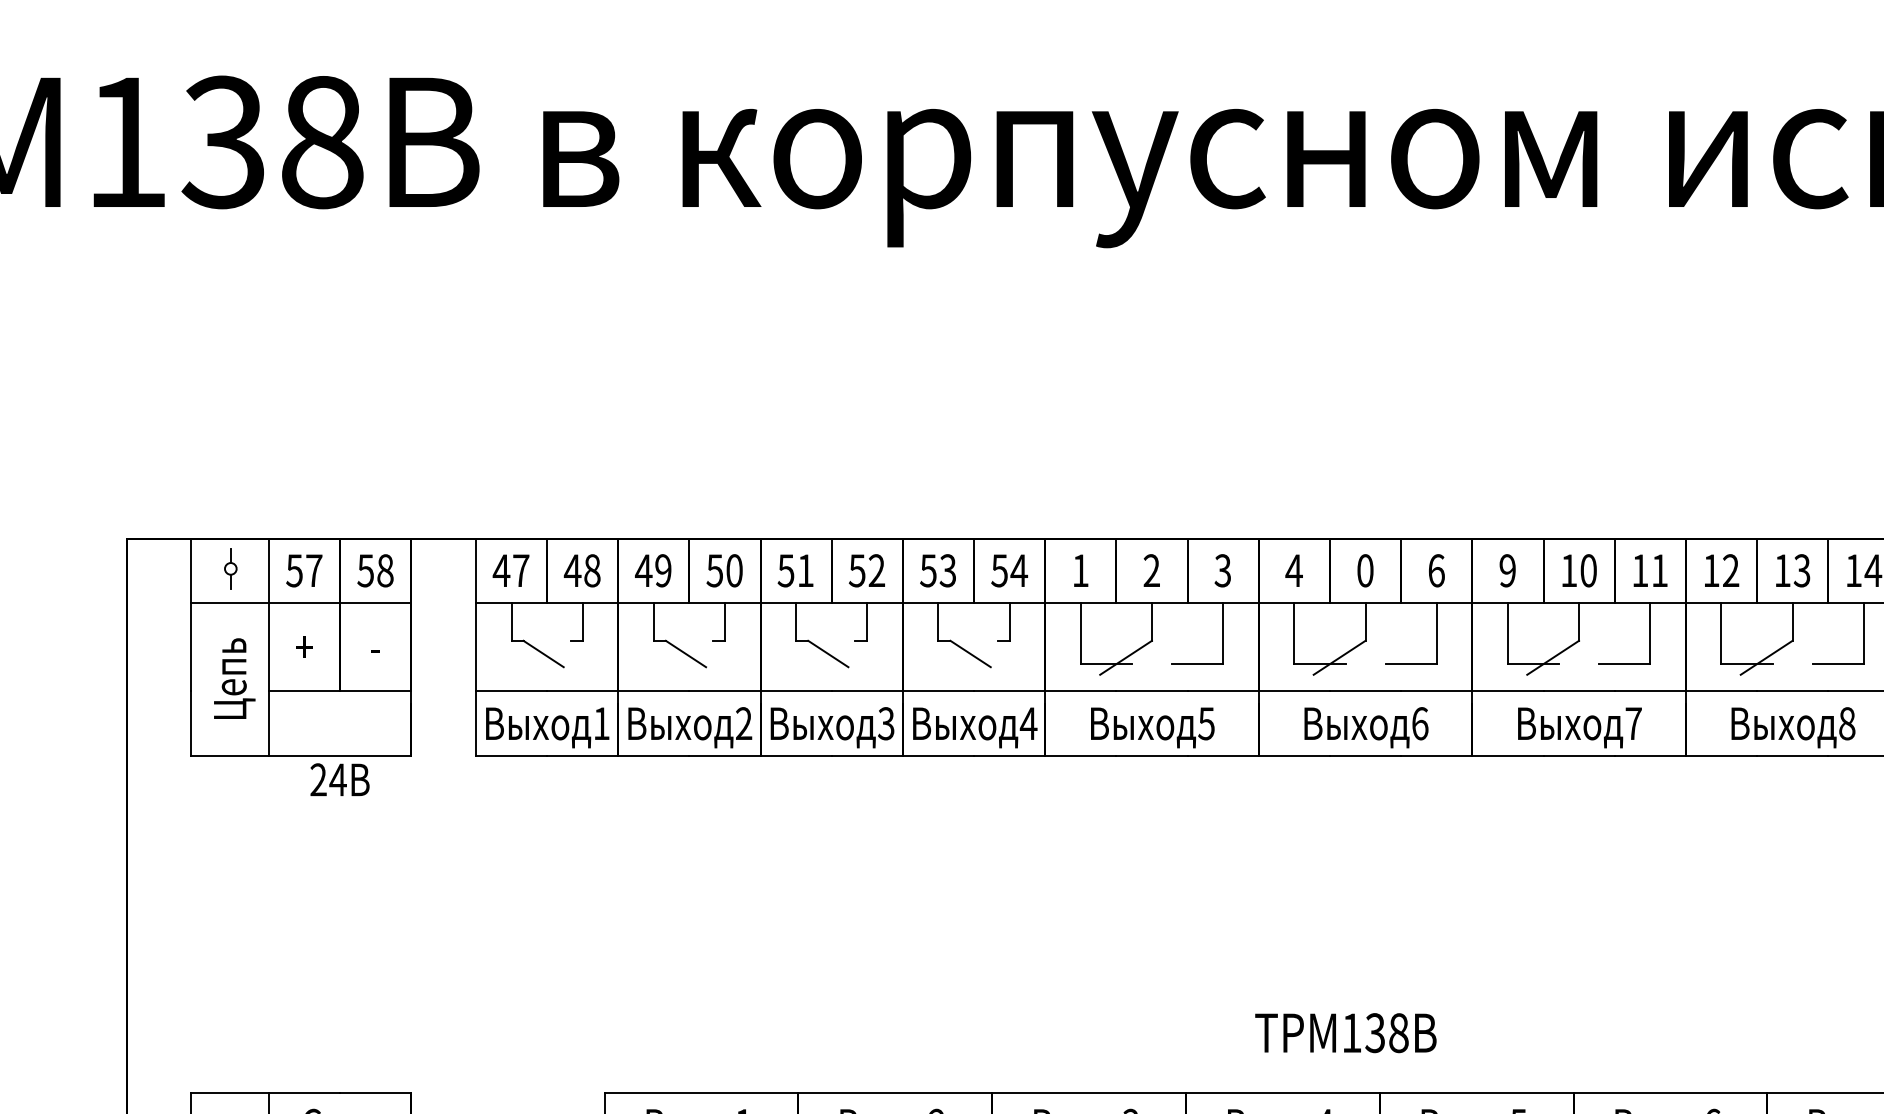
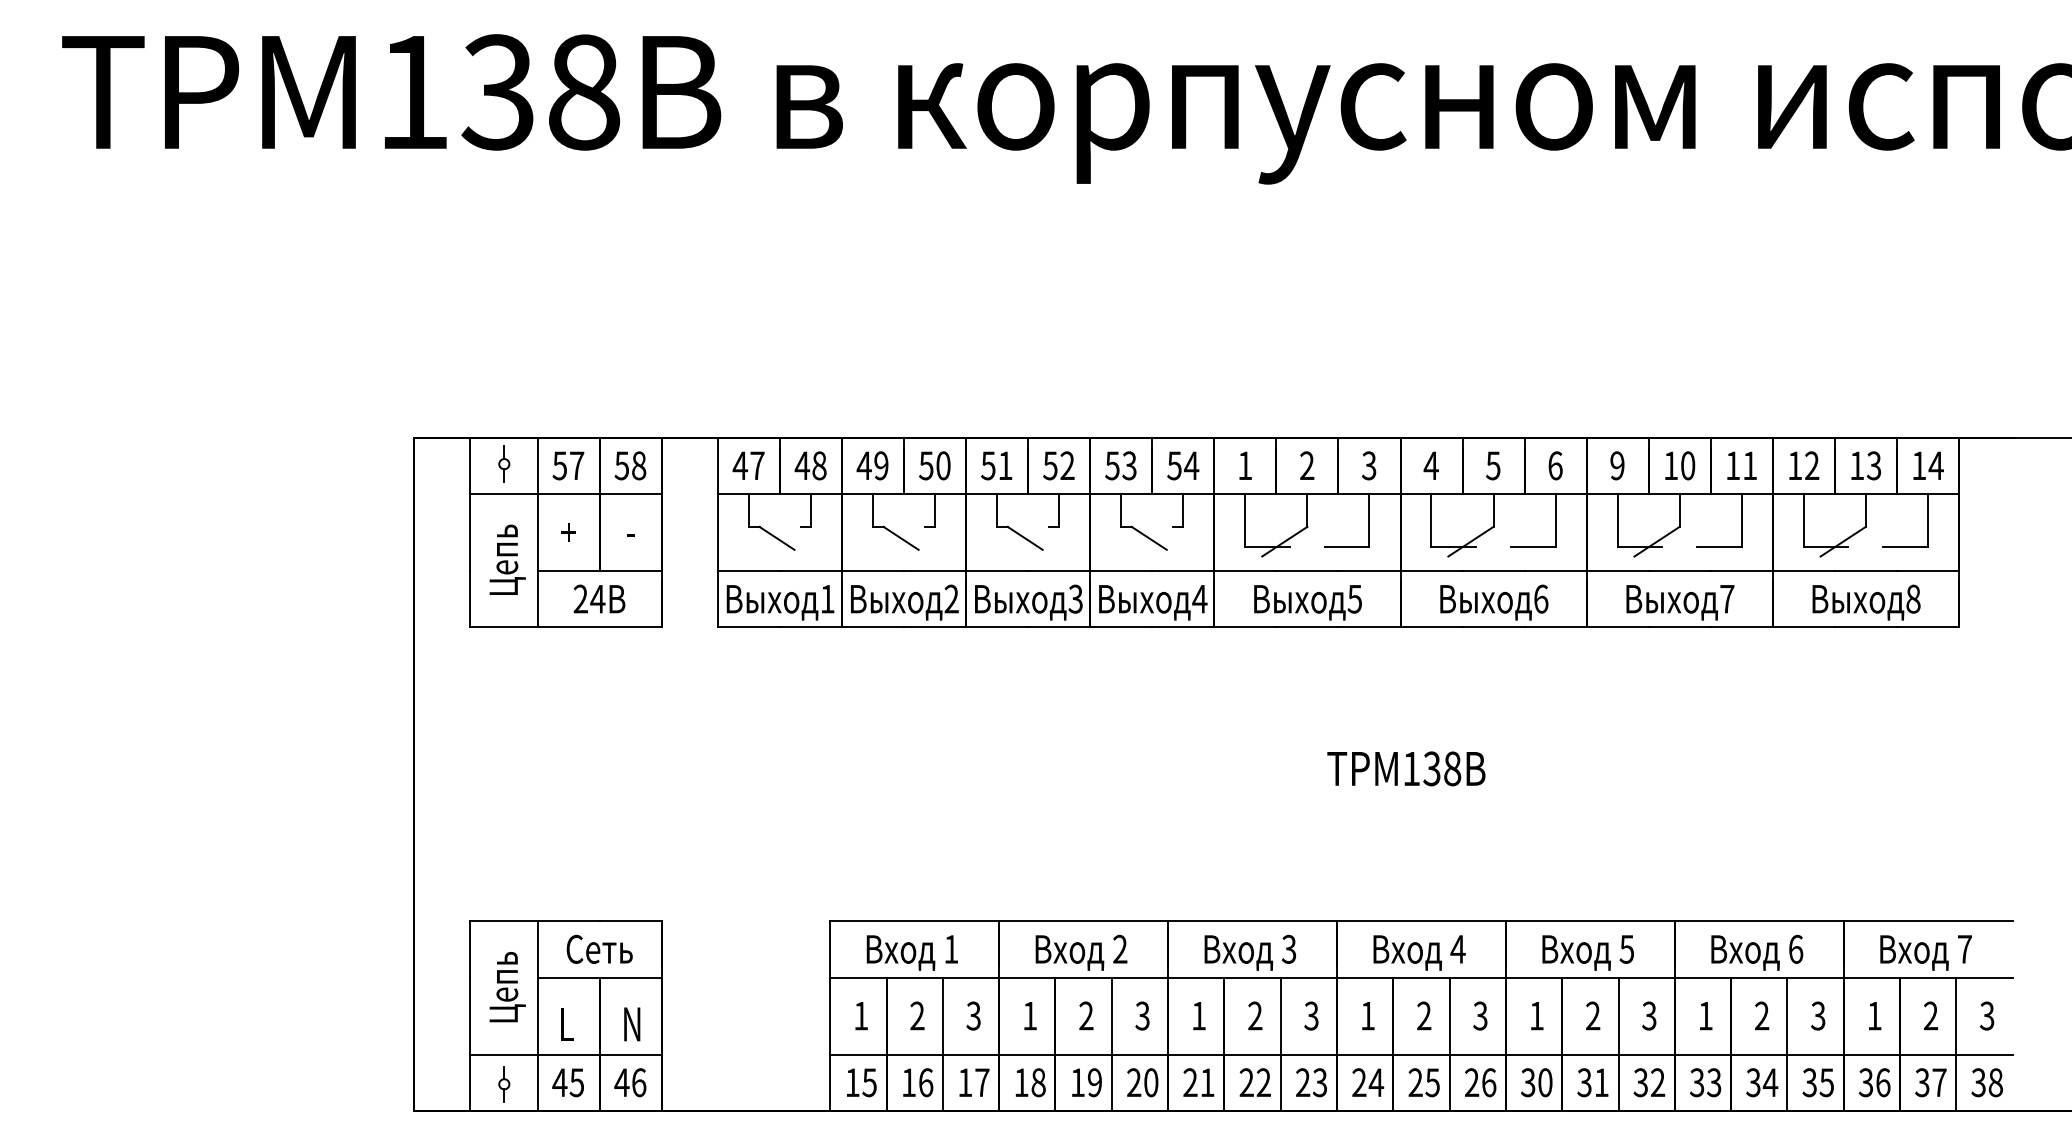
text: (1365, 570) -> (1493, 465), 0 -> 5
text: (340, 779) -> (599, 598), moved
text: (1346, 1032) -> (1406, 768), moved

